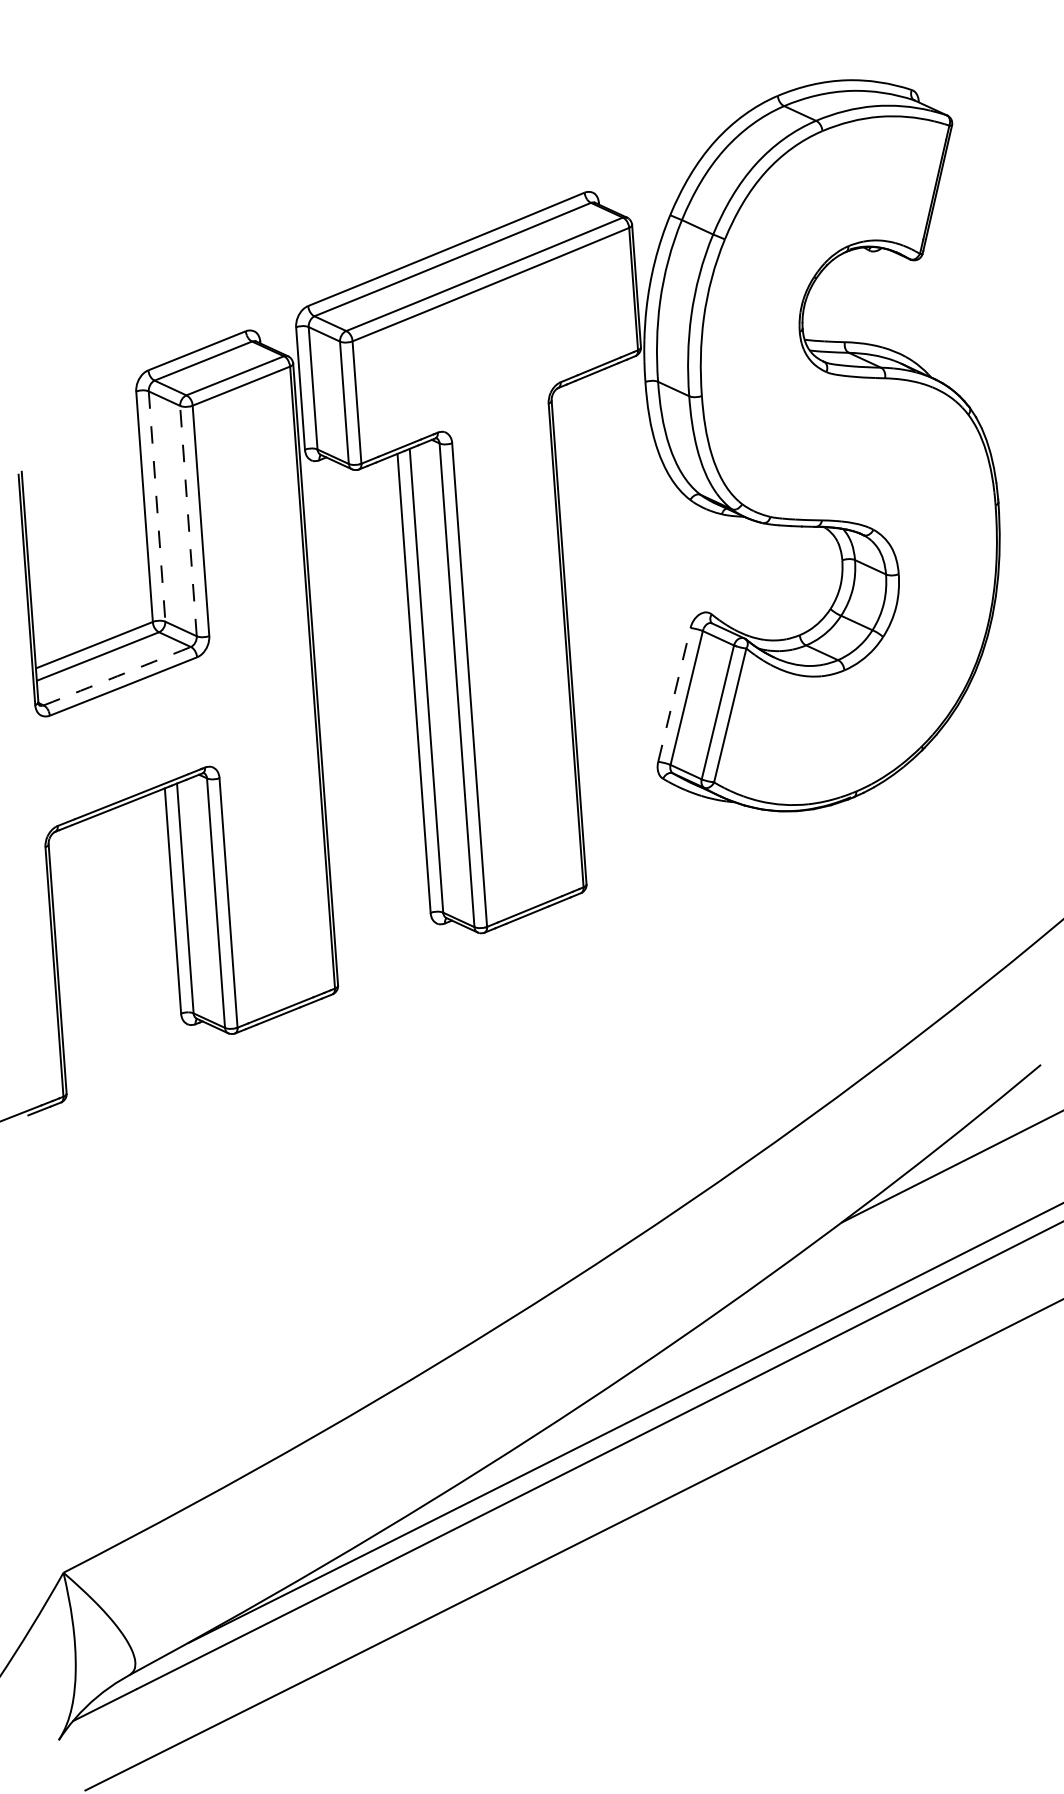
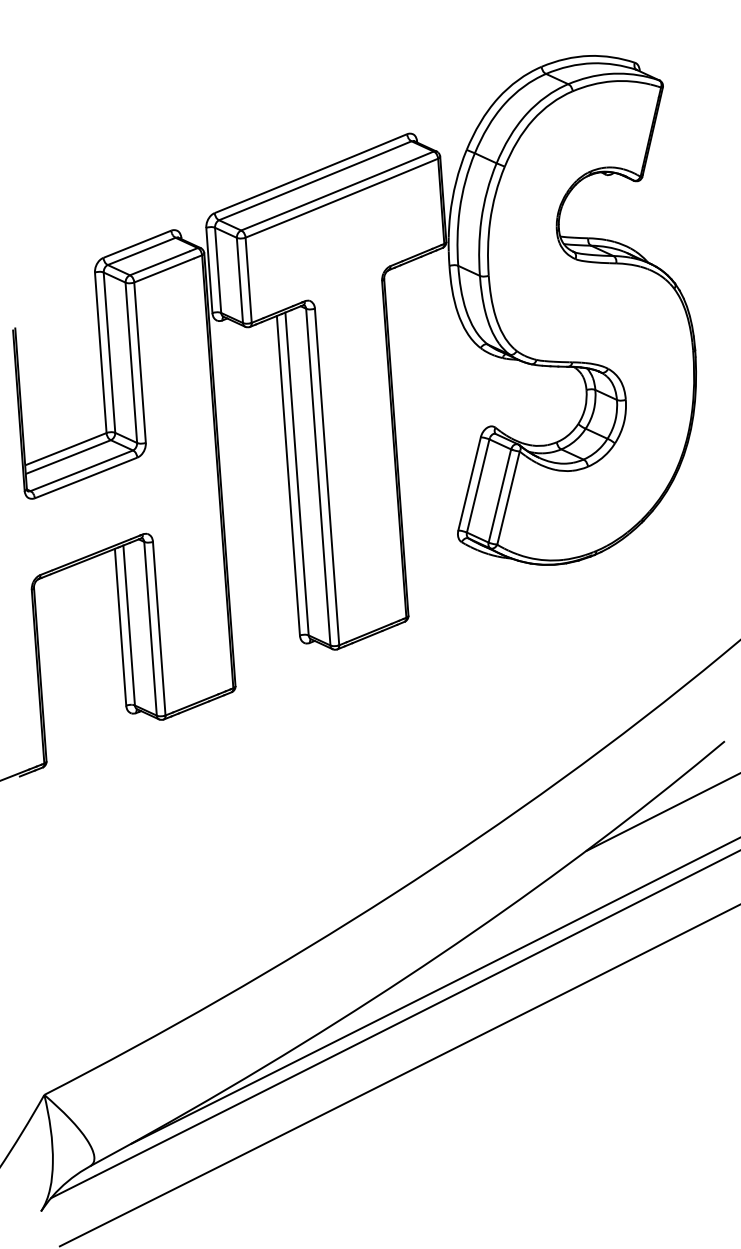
line: (157, 507) -> (109, 353), dashed -> solid
line: (188, 520) -> (131, 362), dashed -> solid
arc: (116, 675) -> (81, 470), dashed -> solid
line: (674, 694) -> (469, 483), dashed -> solid

